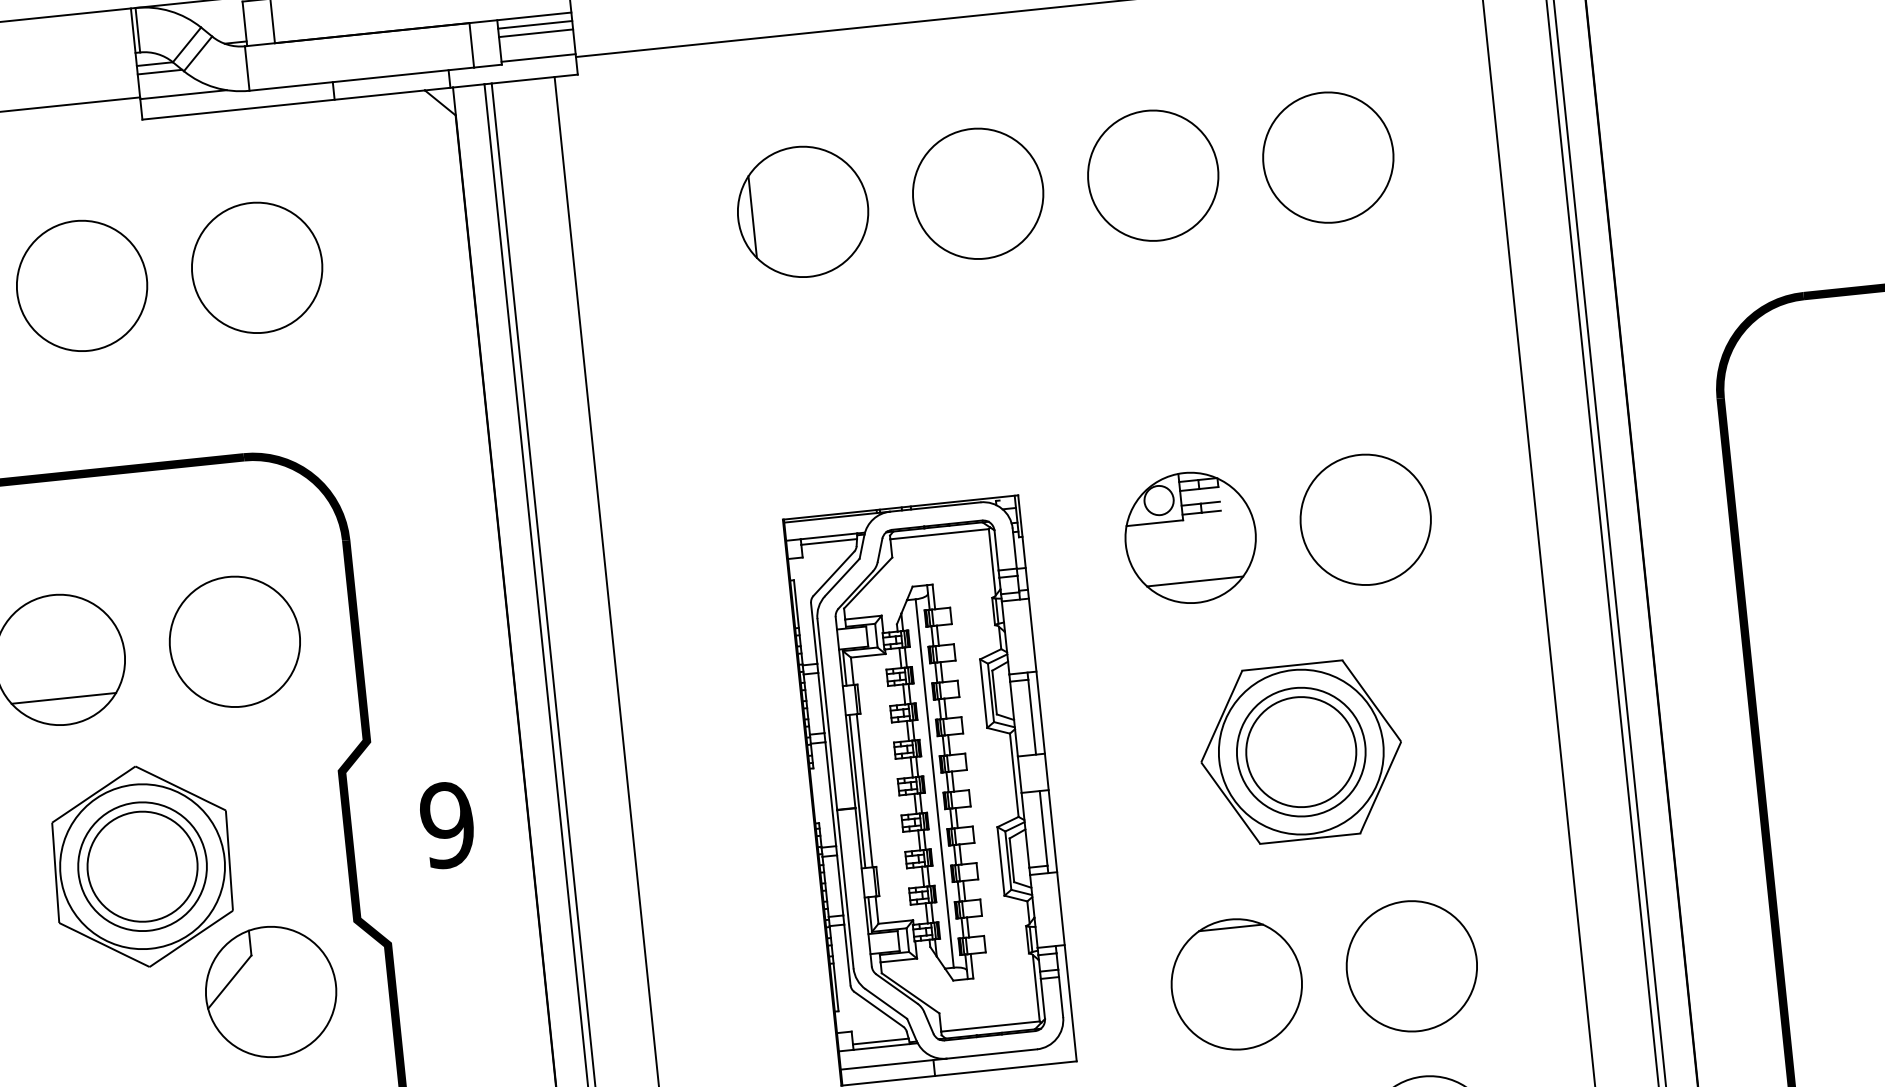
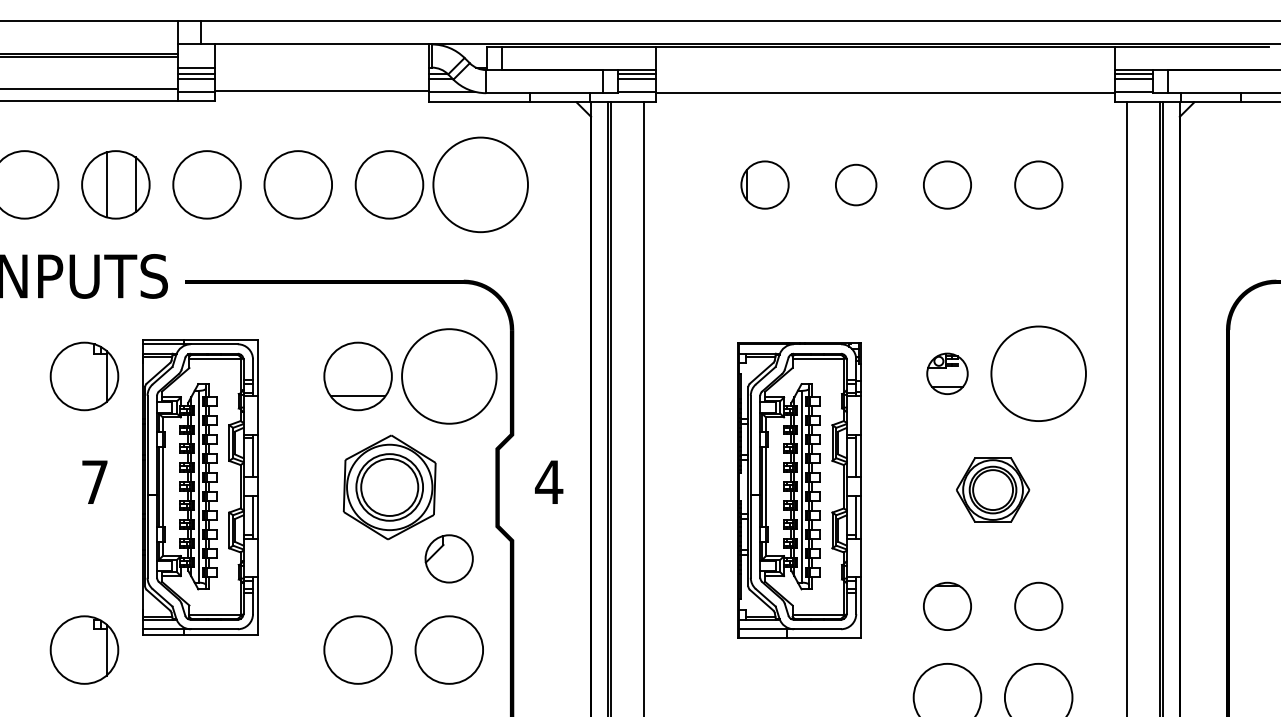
circle: (1327, 156) -> (1038, 184), size x0.7
circle: (1153, 174) -> (947, 184), size x0.7
circle: (976, 192) -> (855, 184), size x0.6
part: (801, 210) -> (764, 184), size x0.7
circle: (256, 267) -> (480, 184), size x1.4
circle: (1365, 519) -> (1038, 373), size x1.4
part: (1190, 537) -> (947, 373), size x0.6
circle: (235, 641) -> (449, 376), size x1.4
part: (1300, 751) -> (992, 489), size x0.7
text: (446, 823) -> (548, 481), 9 -> 4
circle: (1411, 966) -> (1038, 606), size x0.7
part: (1236, 984) -> (947, 606), size x0.7
part: (269, 991) -> (448, 558), size x0.7

